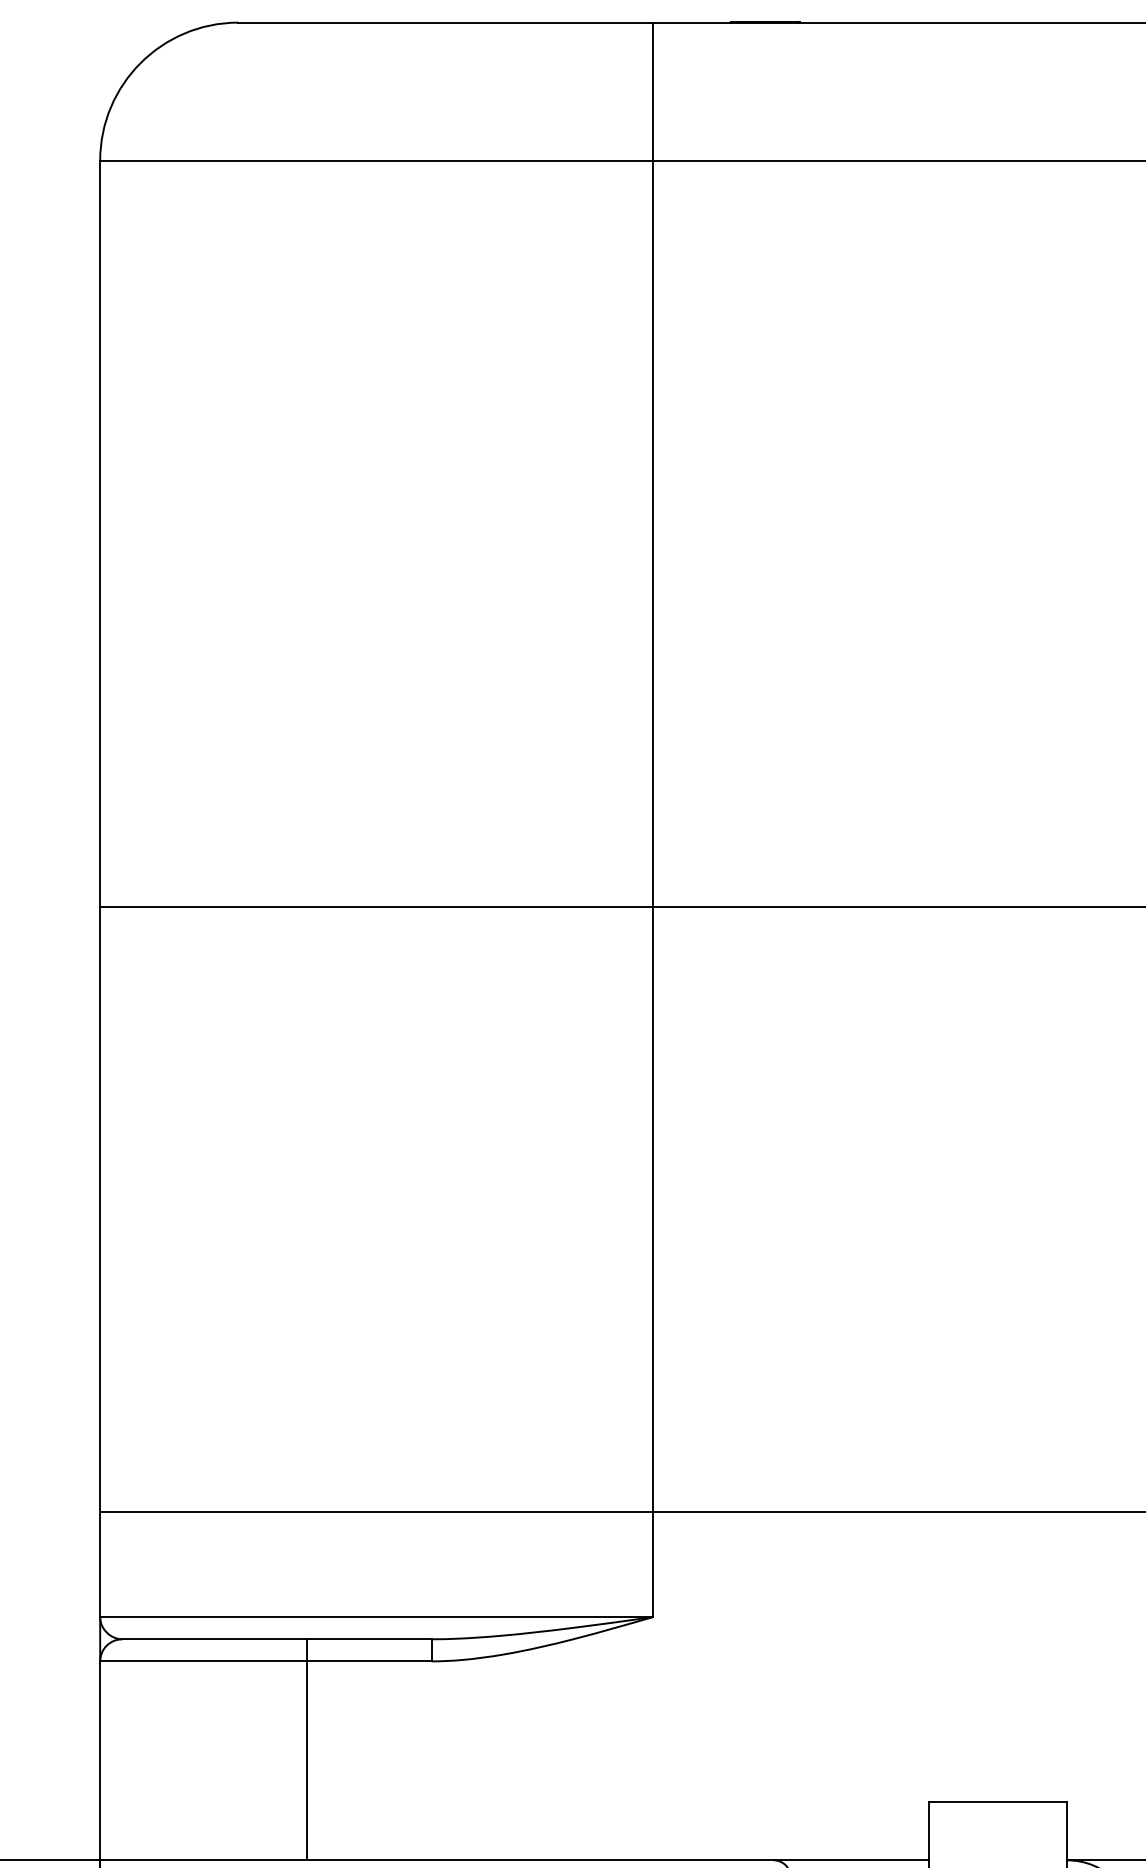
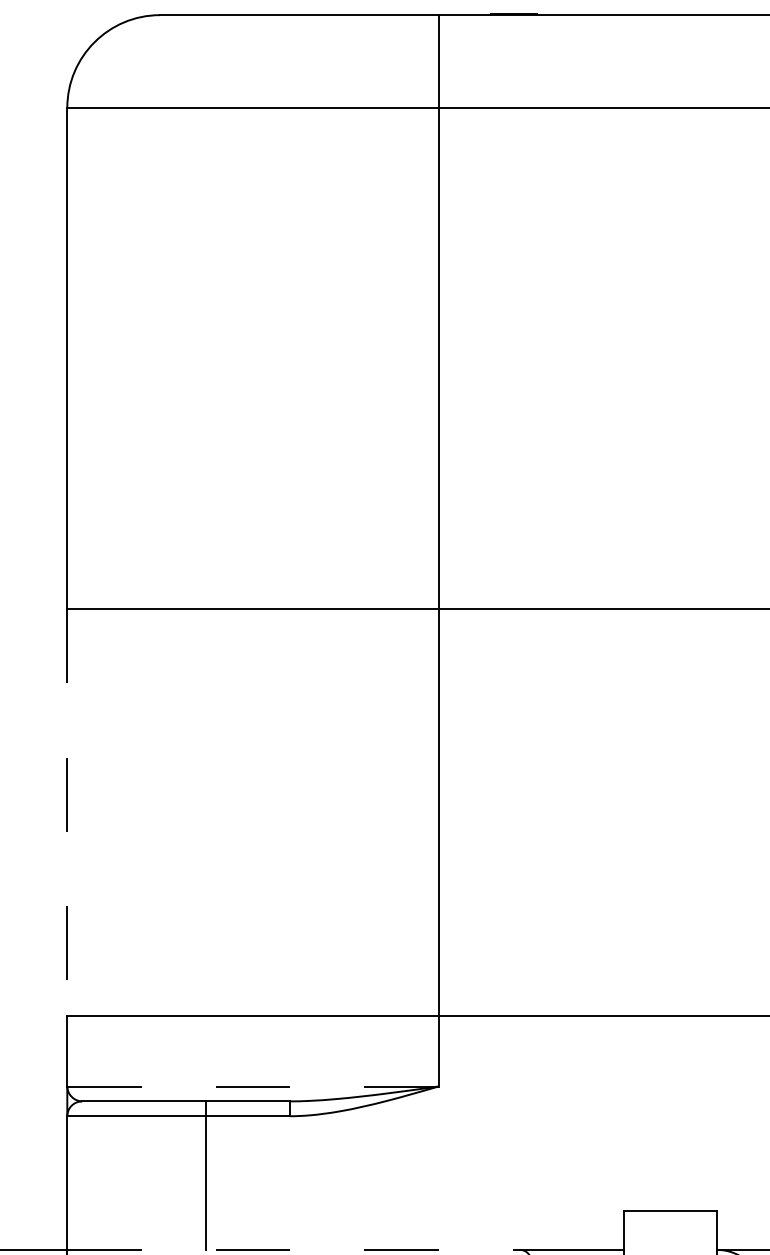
line: (100, 1210) -> (67, 813), solid -> dashed
line: (375, 1617) -> (252, 1086), solid -> dashed
line: (438, 1859) -> (294, 1249), solid -> dashed

